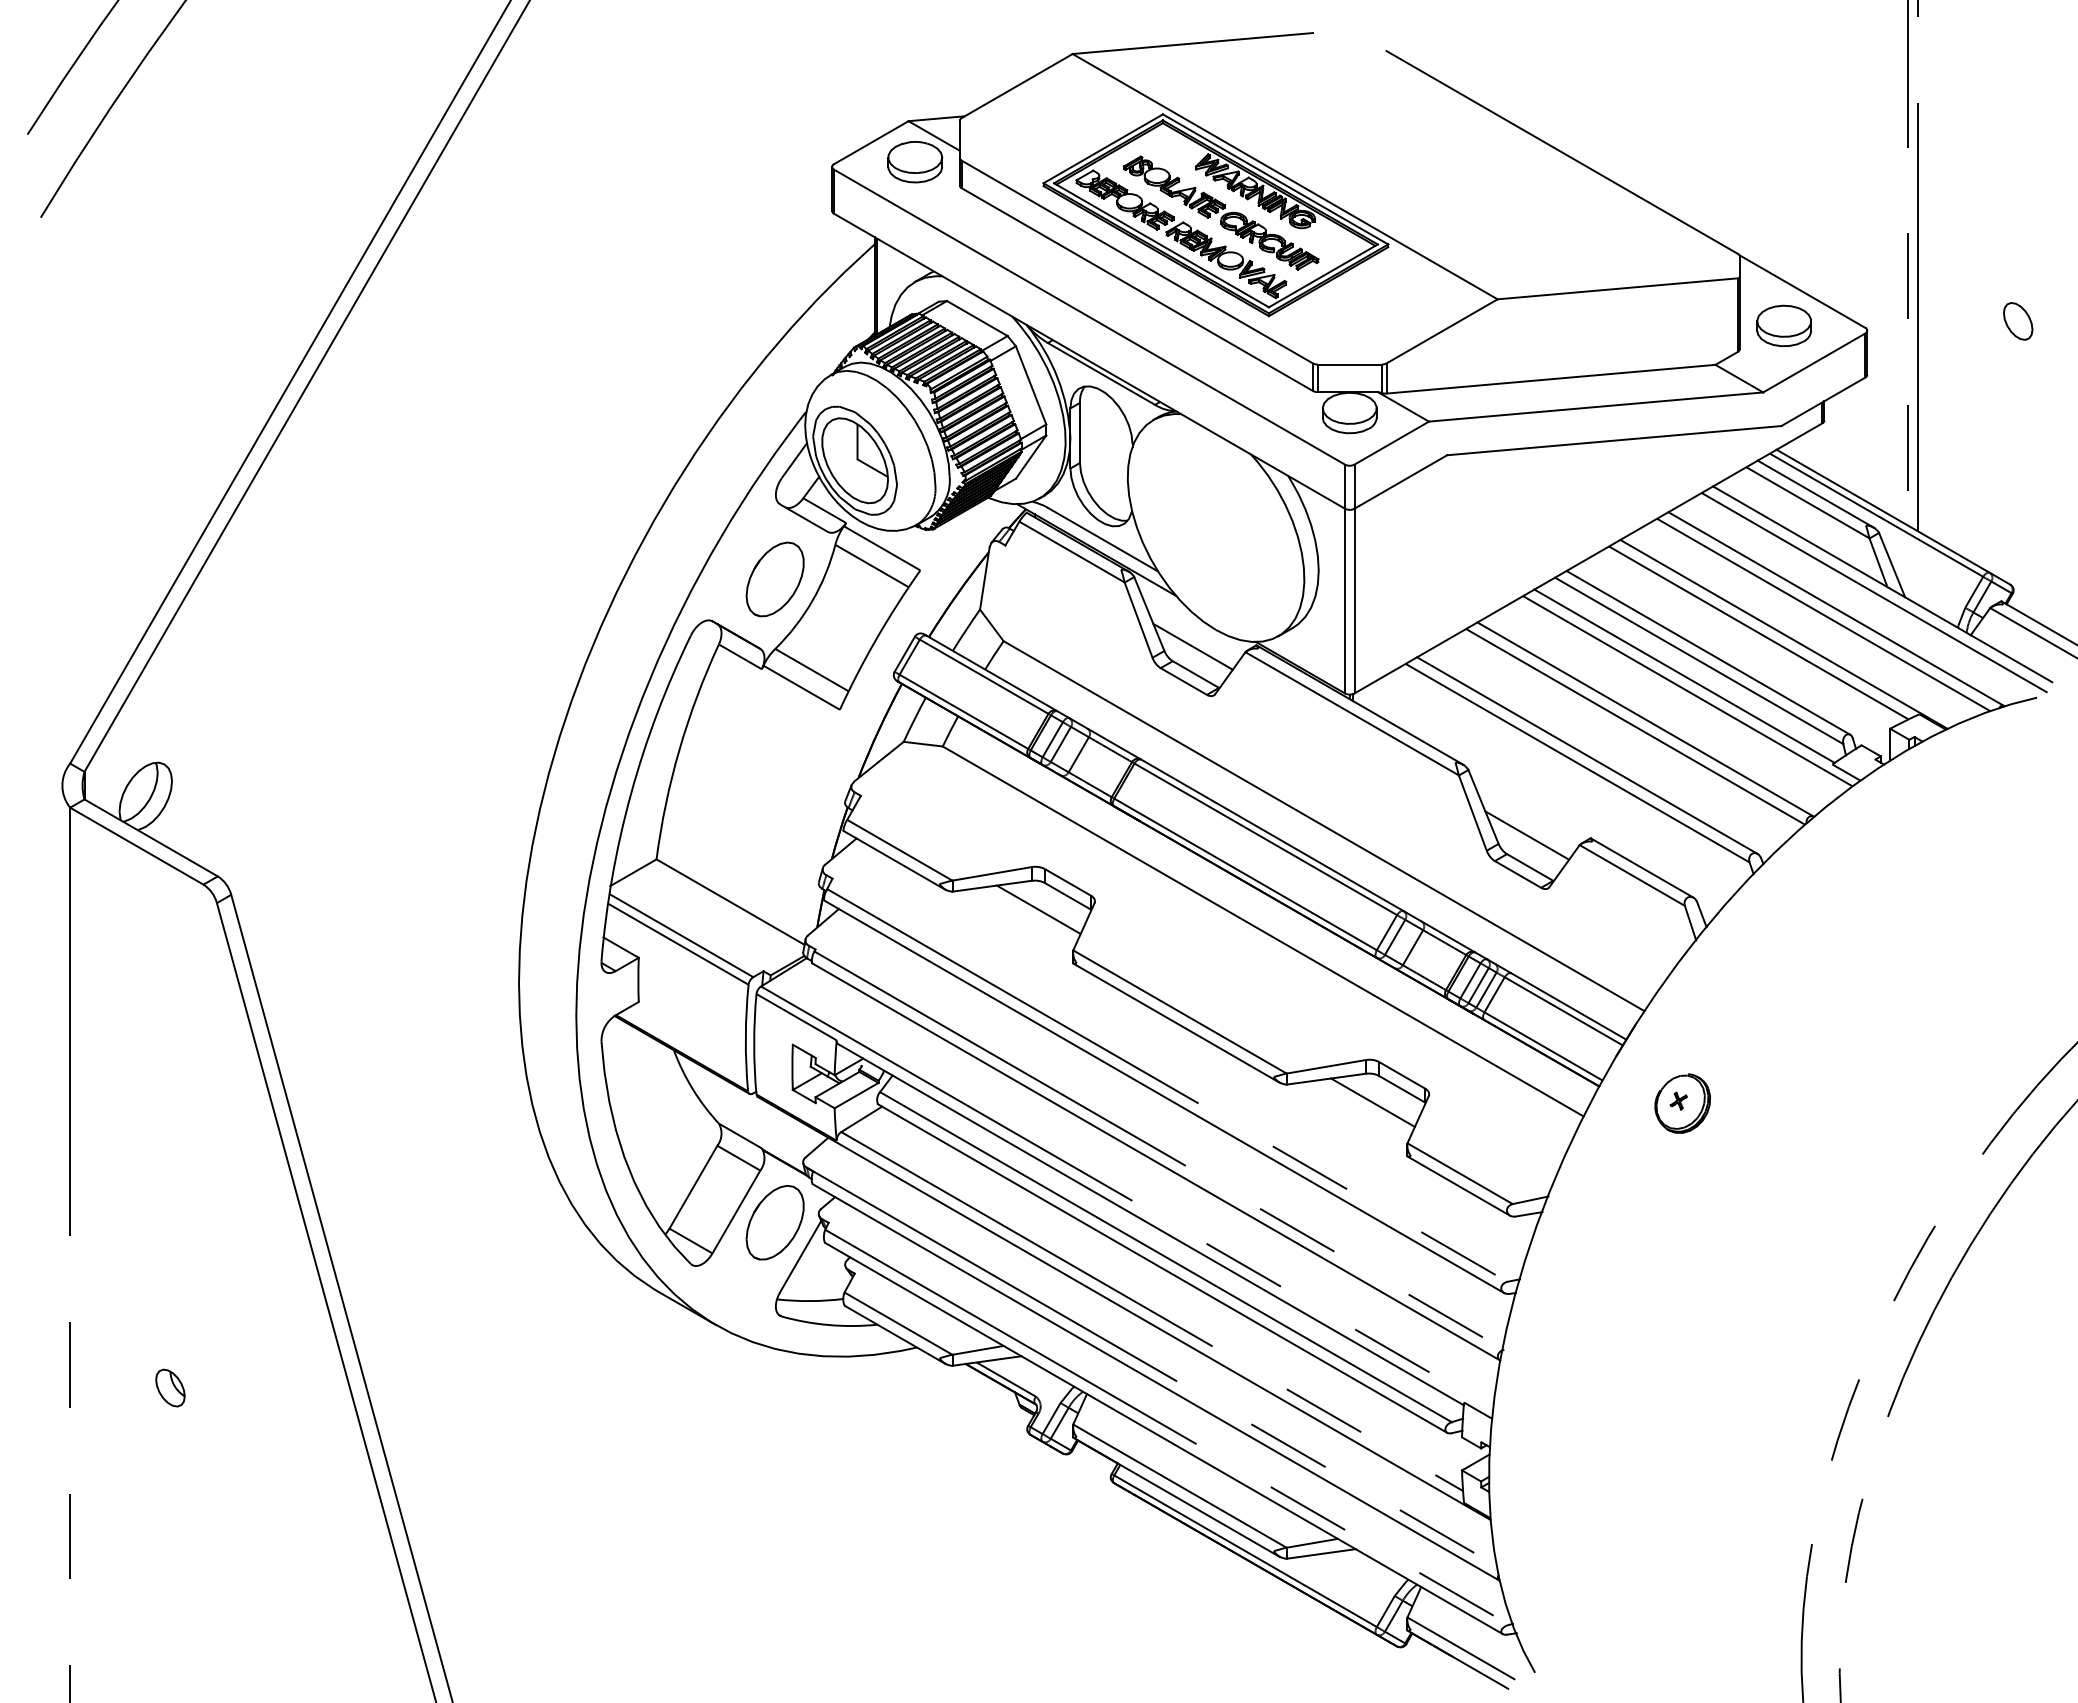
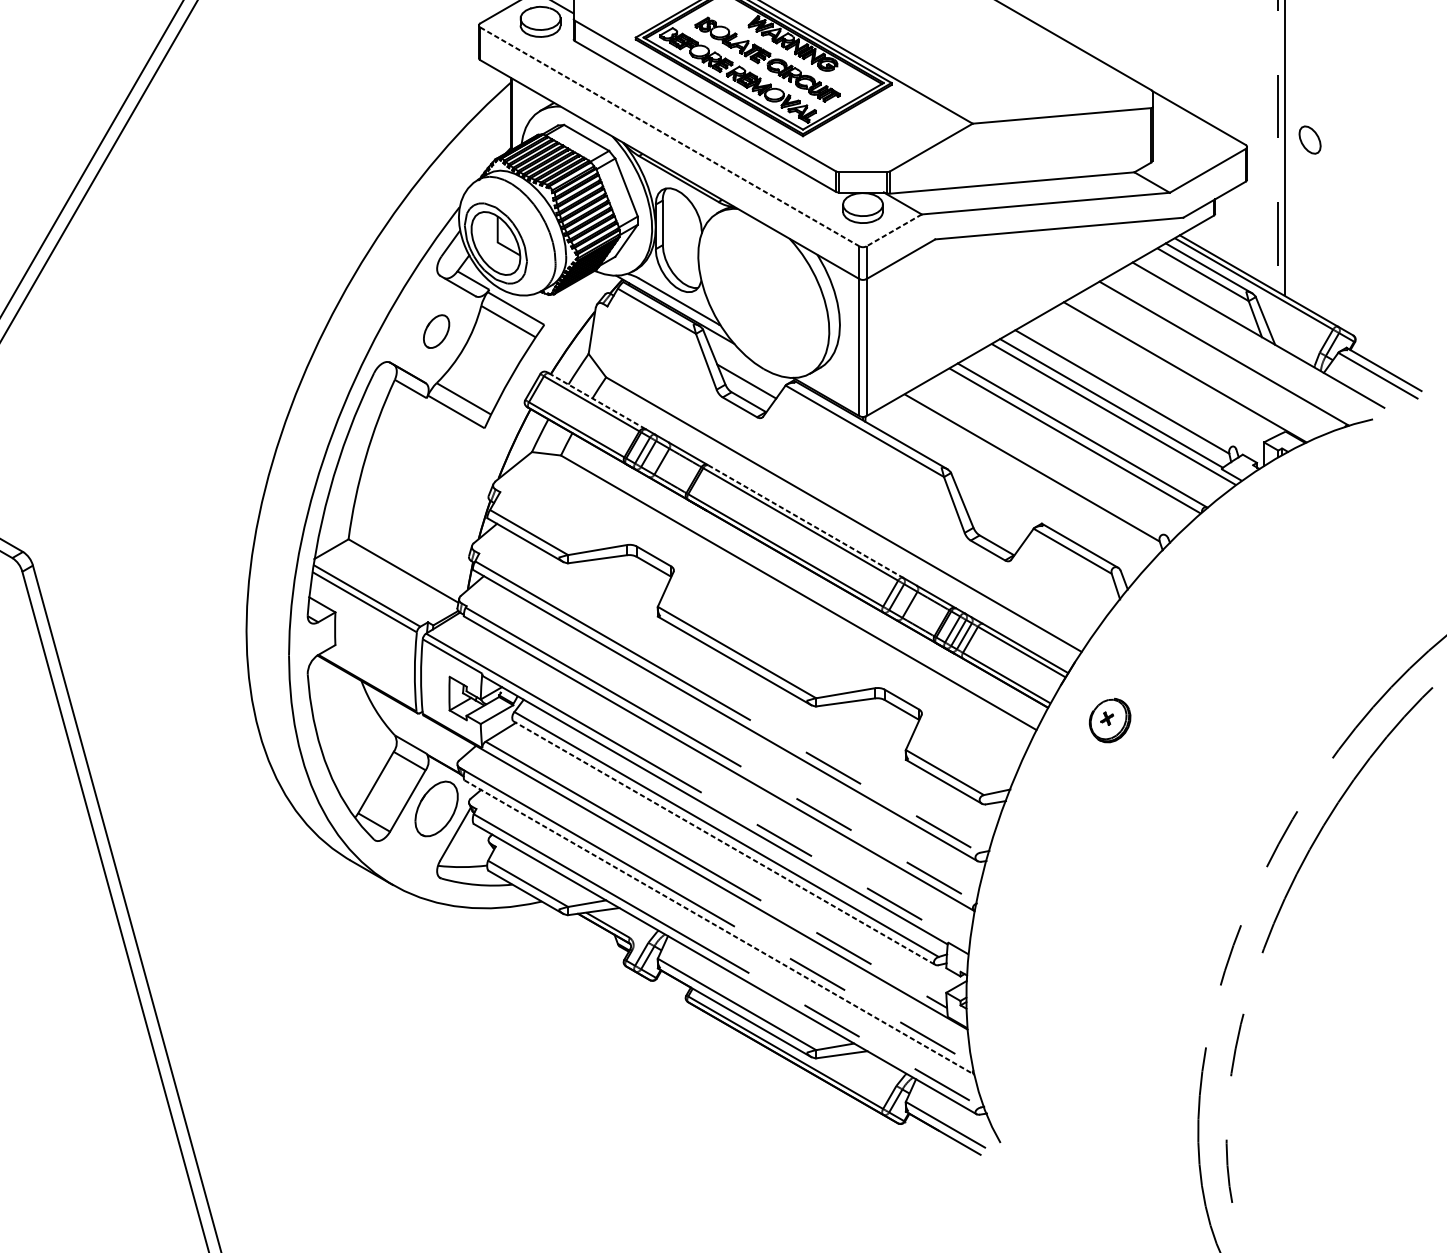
line: (1089, 317) -> (669, 137), solid -> dashed
part: (2018, 321) -> (1310, 140), moved
part: (1783, 325) -> (1184, 143), removed
line: (1391, 443) -> (893, 230), solid -> dashed
part: (774, 579) -> (436, 331), size x0.6
line: (1874, 592) -> (1252, 341), removed
line: (1823, 614) -> (1214, 357), removed
line: (1758, 632) -> (1166, 370), removed
line: (1708, 652) -> (1129, 385), removed
line: (992, 673) -> (597, 401), solid -> dashed
line: (1587, 755) -> (1039, 462), removed
line: (1272, 835) -> (805, 521), solid -> dashed
line: (1527, 835) -> (994, 521), removed
line: (1038, 909) -> (632, 576), removed
line: (1372, 1102) -> (879, 719), removed
line: (1162, 1268) -> (724, 842), solid -> dashed
line: (1156, 1382) -> (719, 927), solid -> dashed

